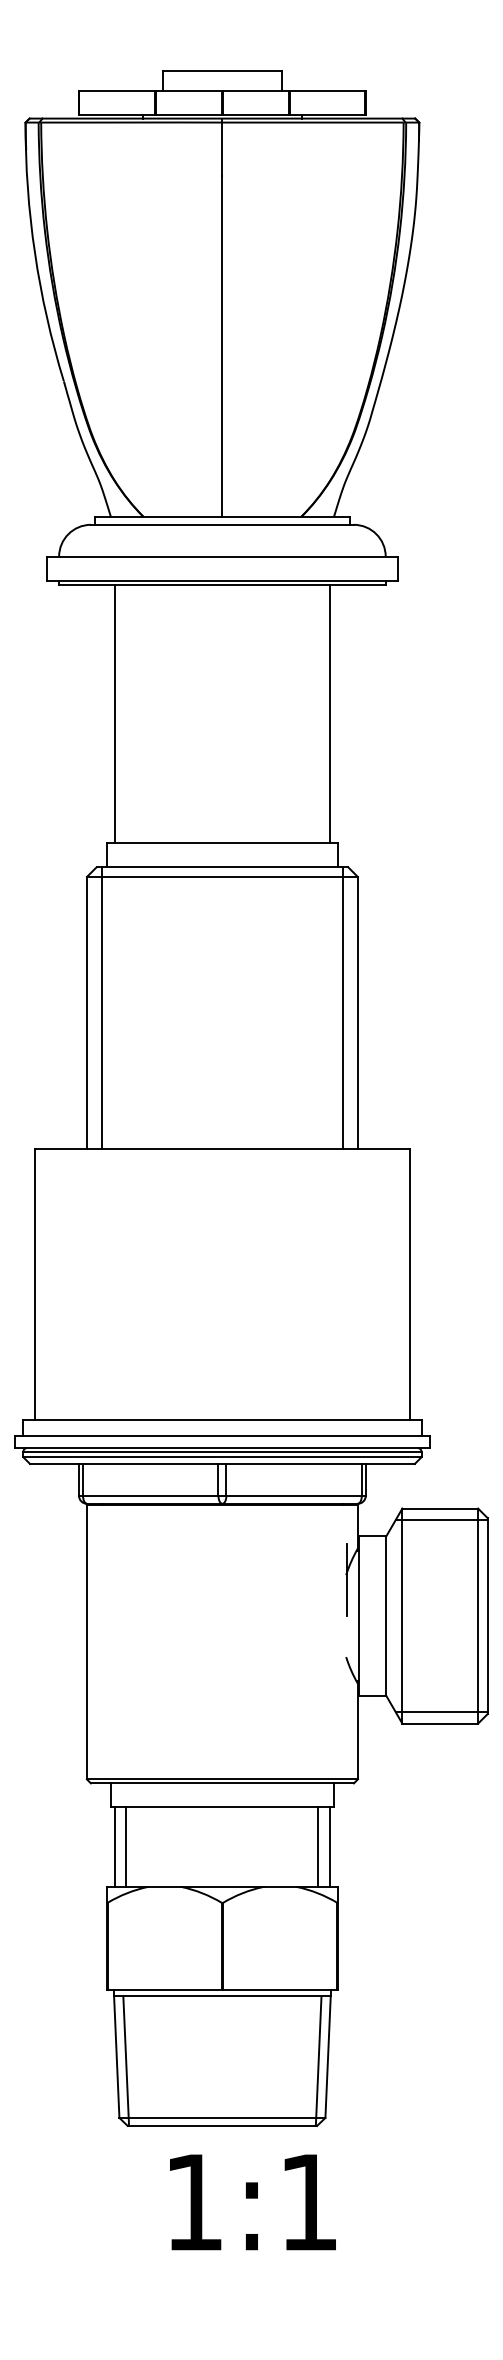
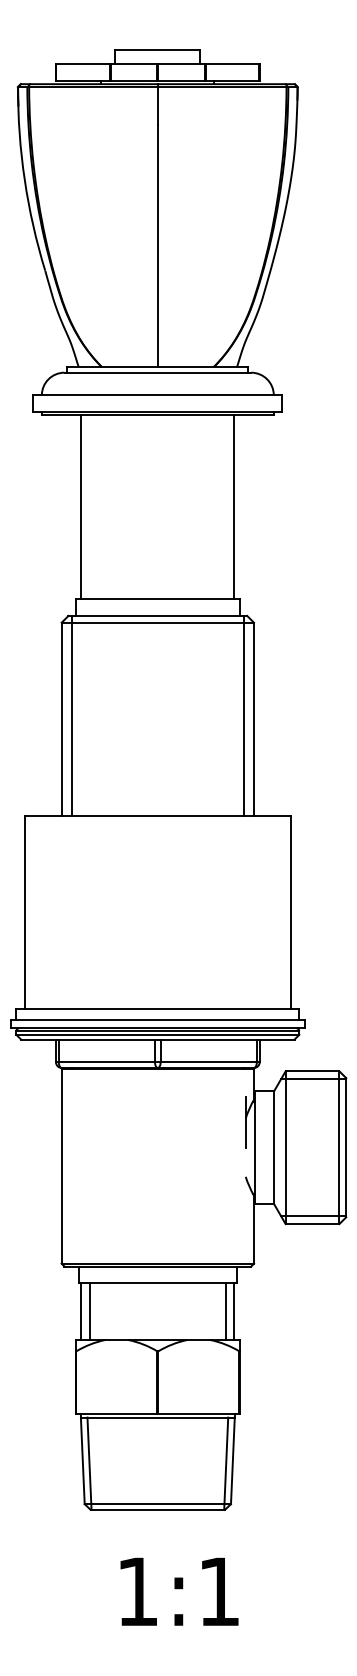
text: (252, 2202) -> (179, 1591), moved

